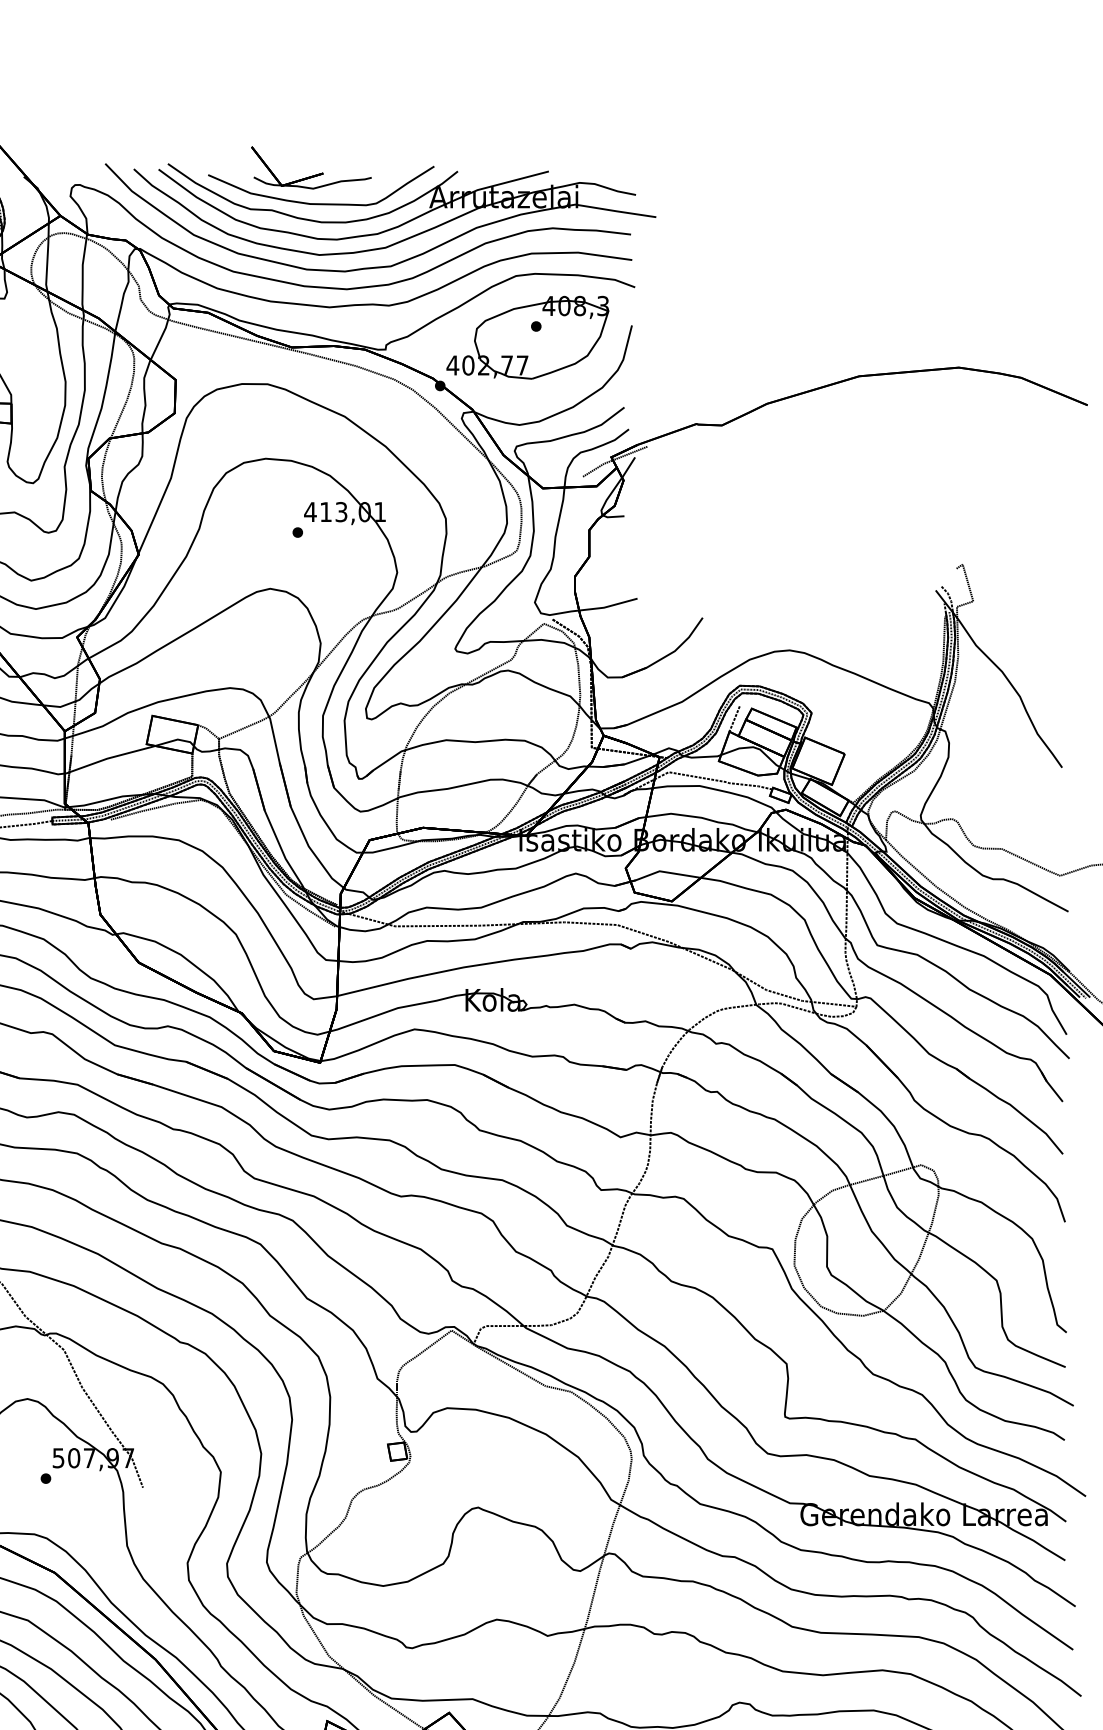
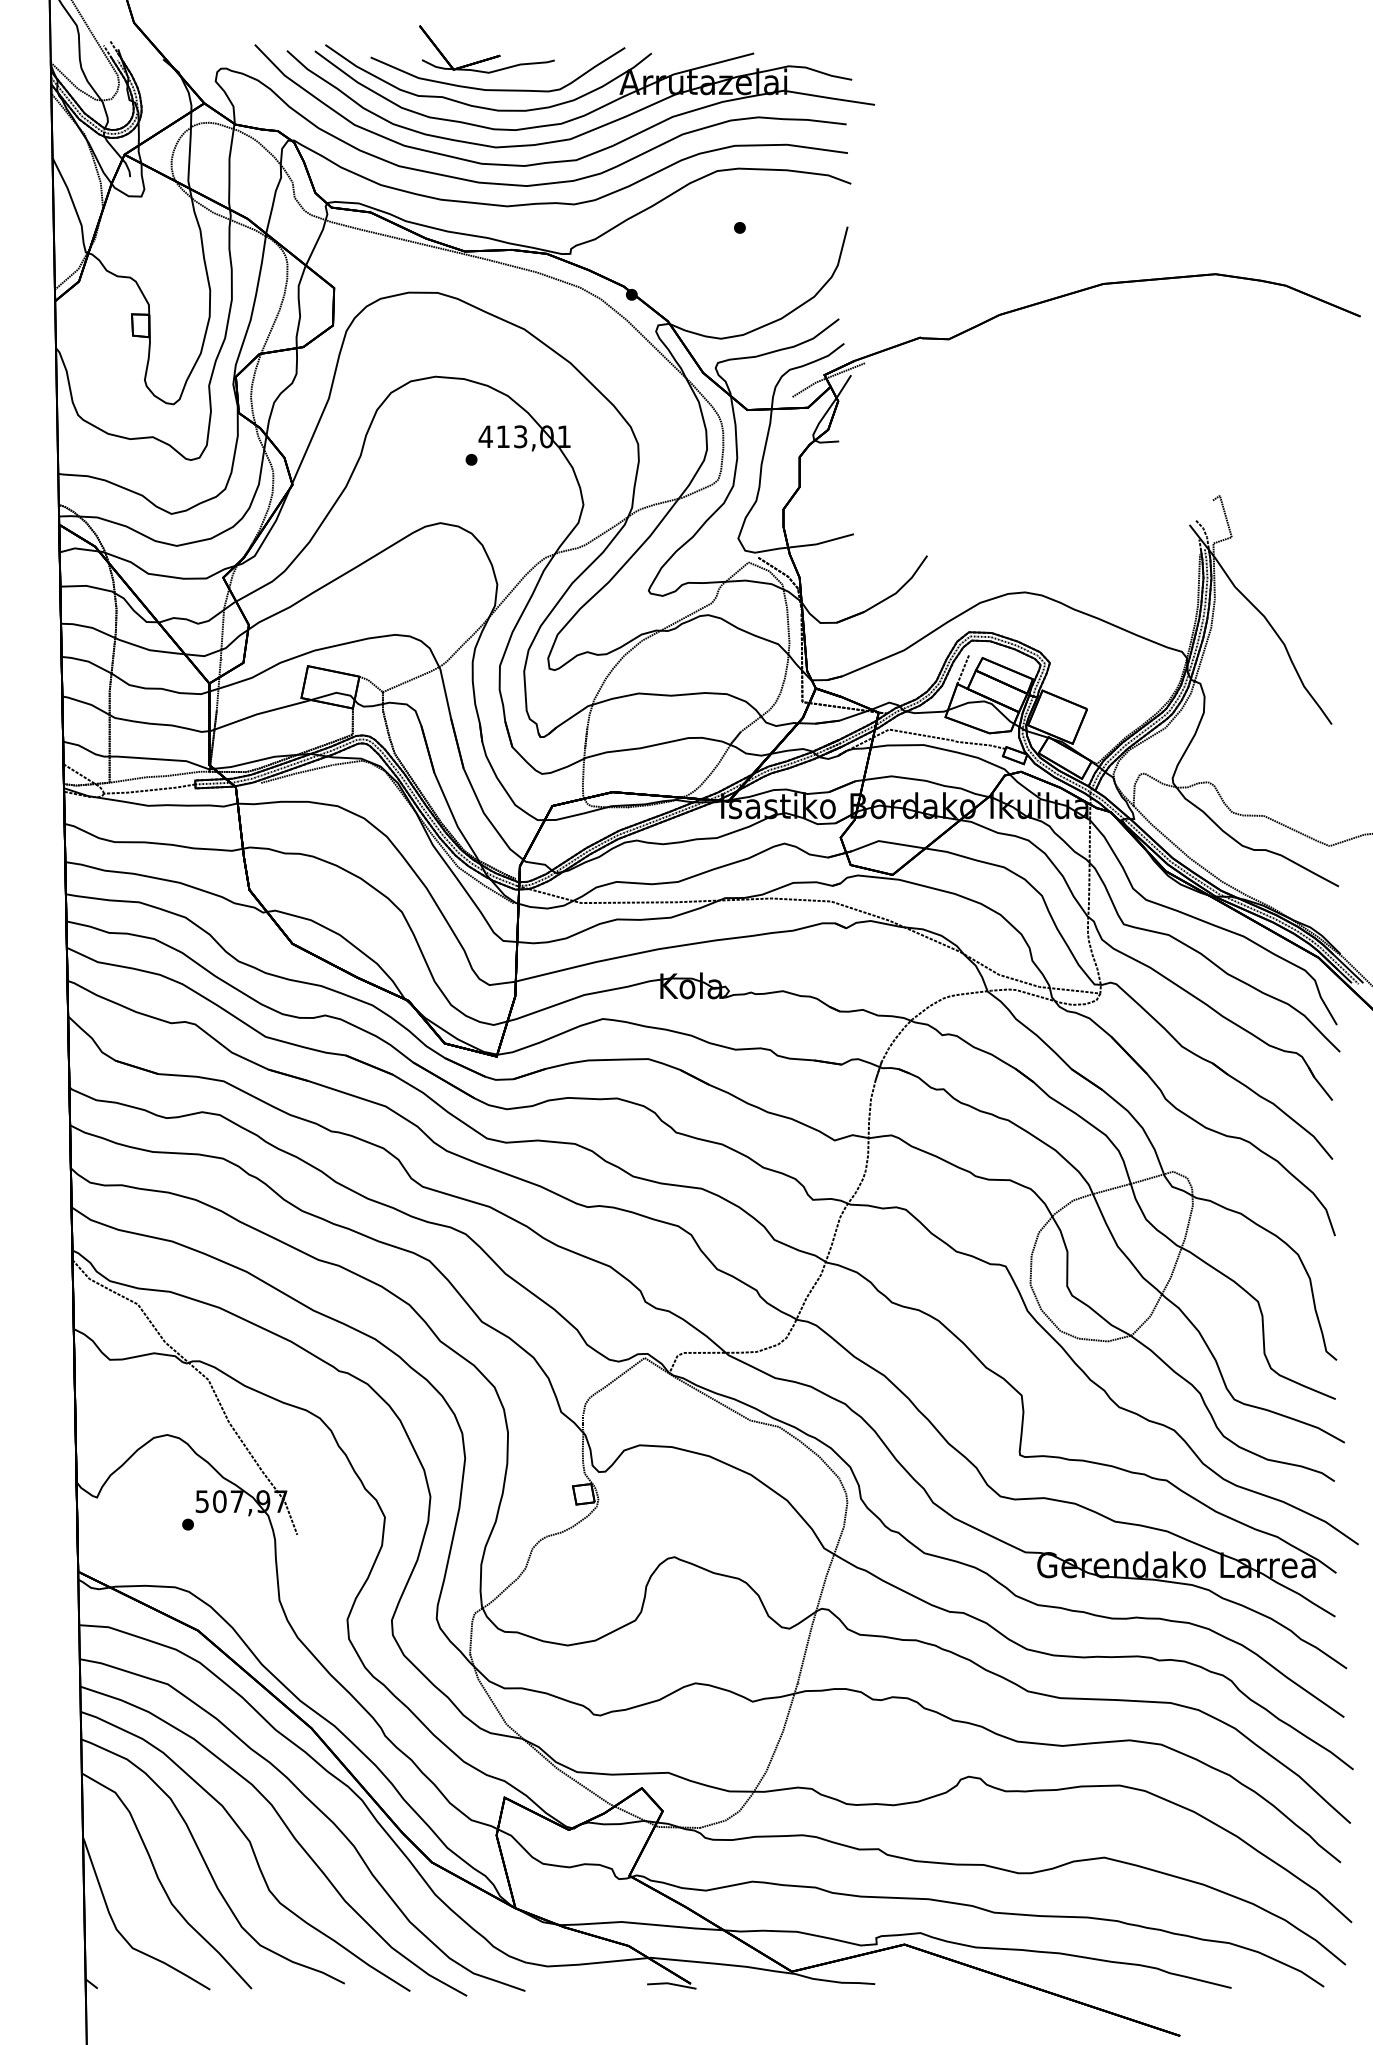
part: (527, 337) -> (730, 240), removed

